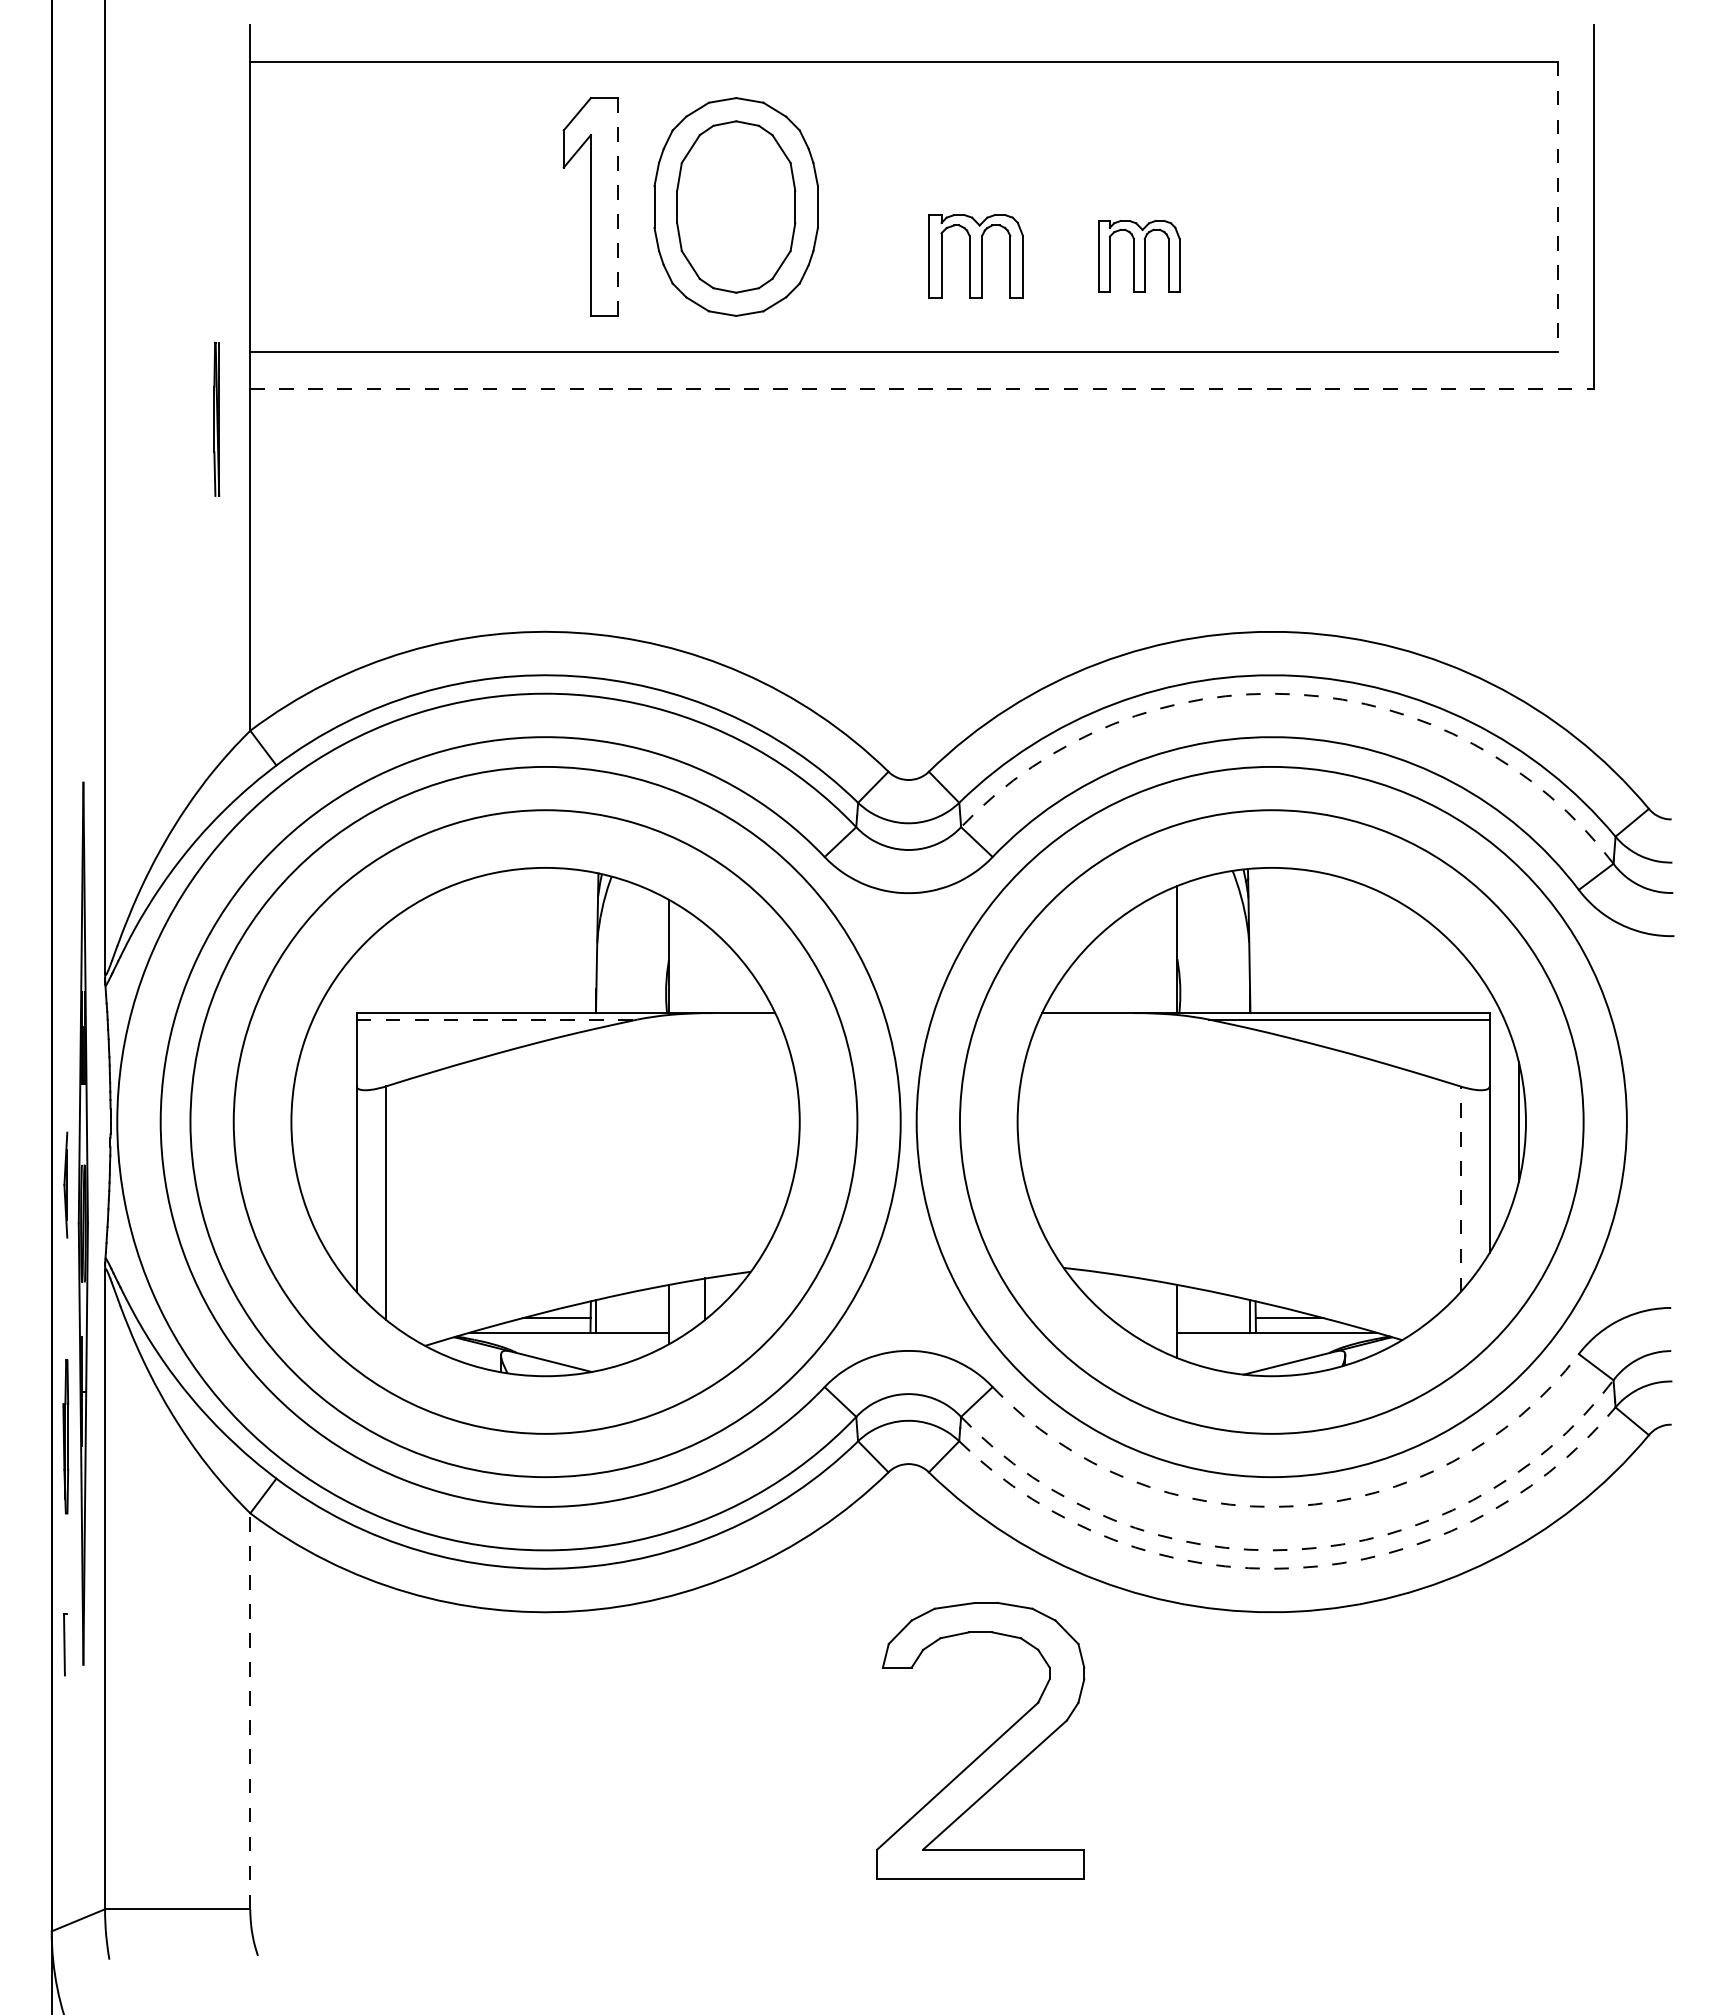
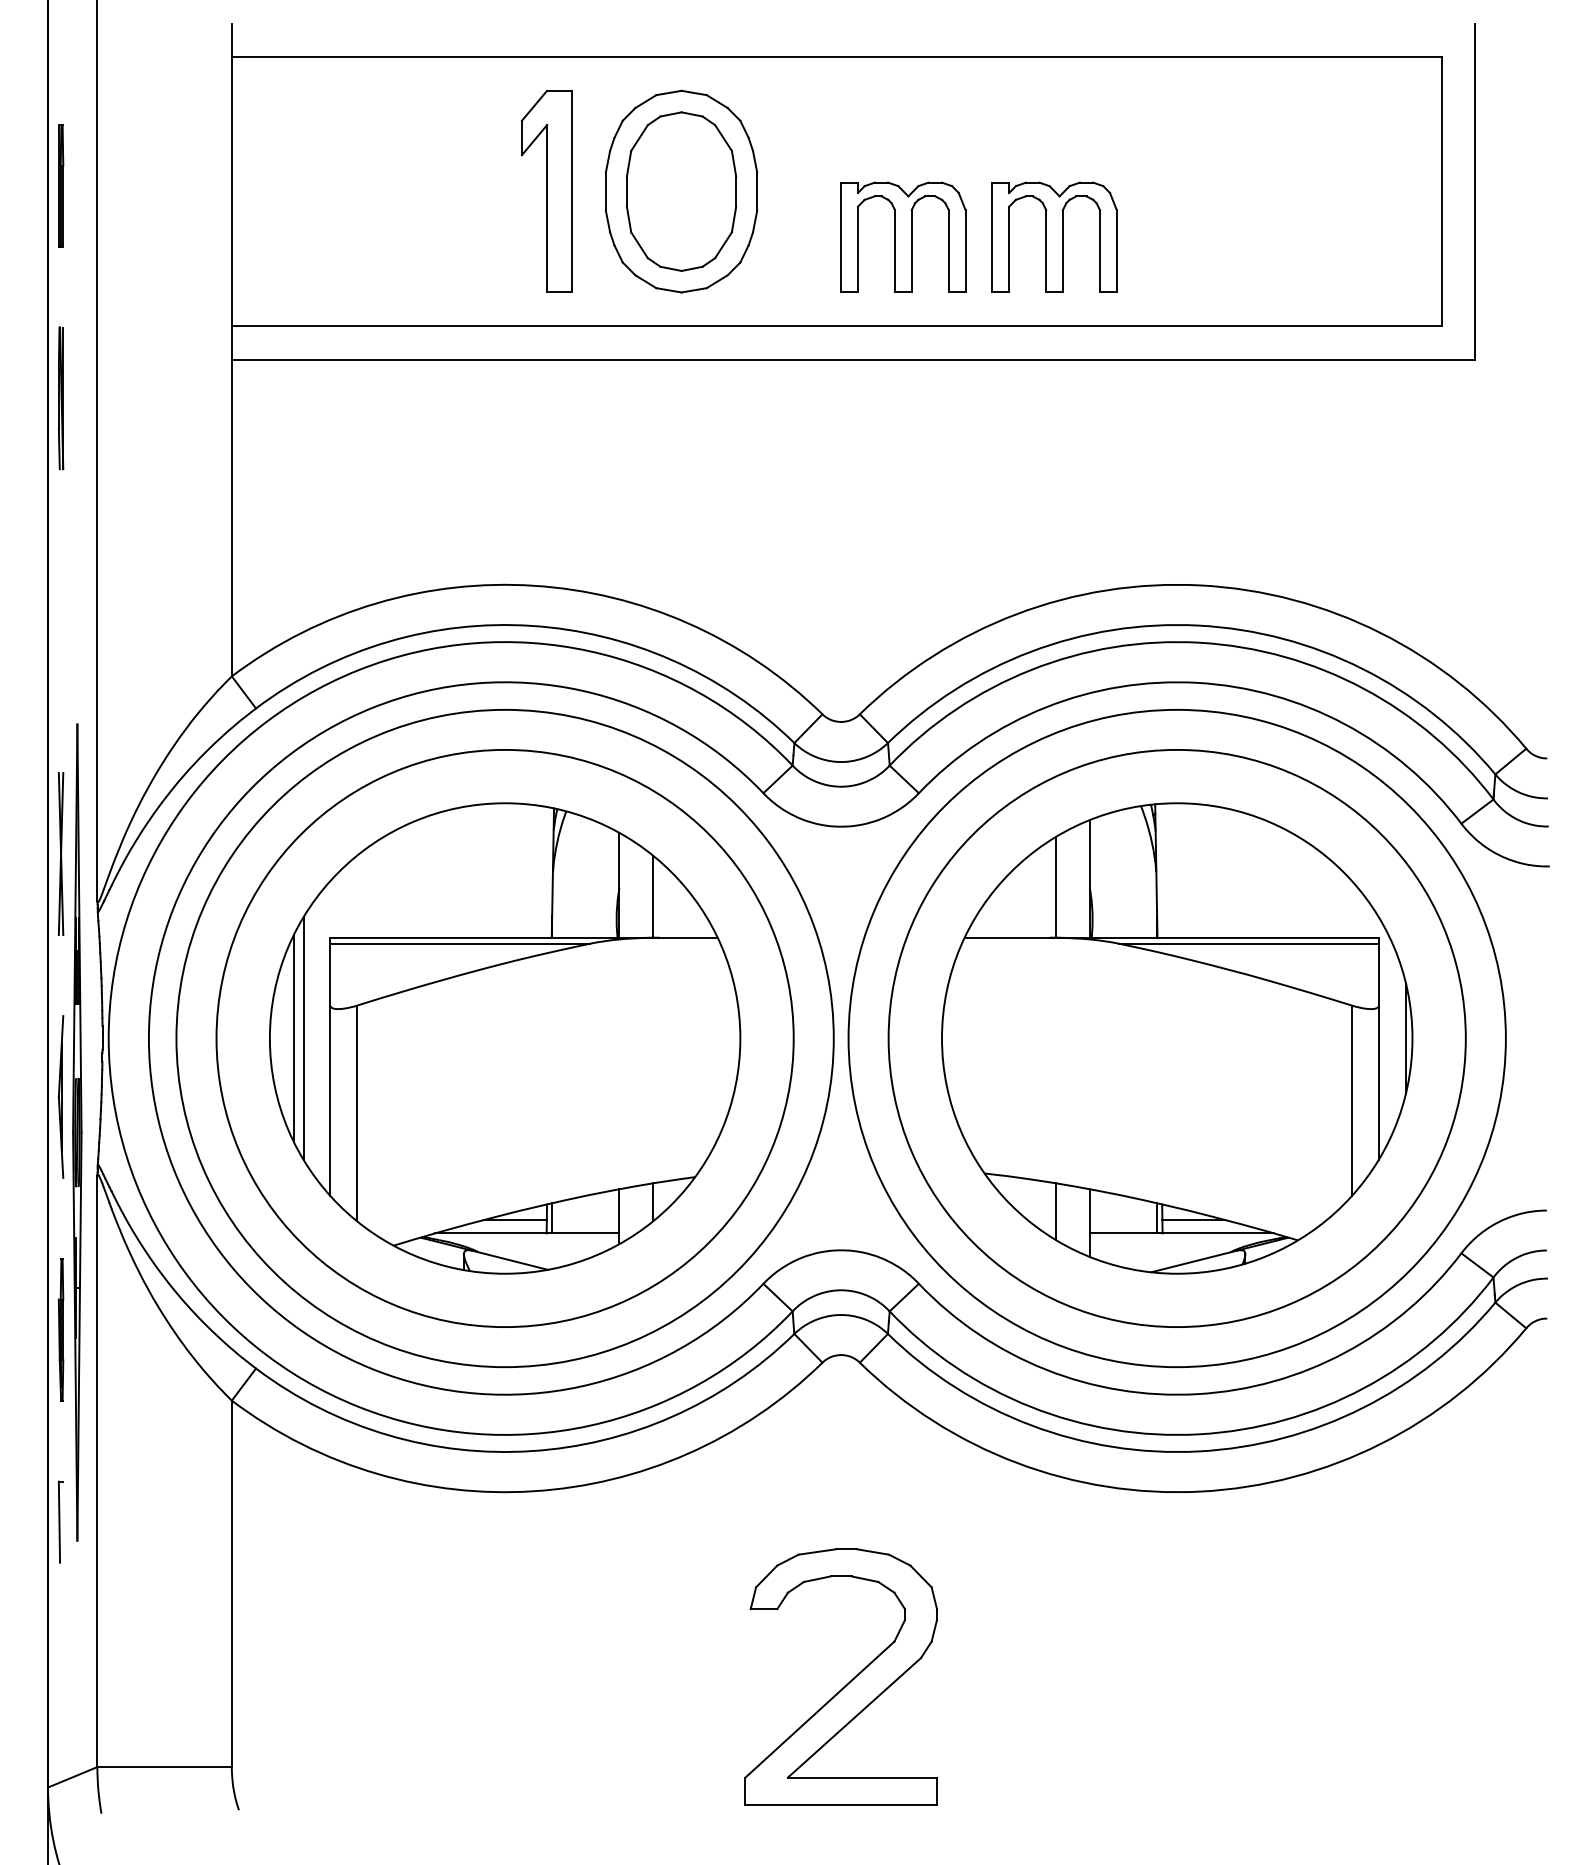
part: (65, 200) -> (60, 185), added
line: (618, 207) -> (572, 192), dashed -> solid
line: (1557, 207) -> (1441, 192), dashed -> solid
part: (975, 256) -> (903, 237), size x1.43
part: (1139, 256) -> (1054, 237), size x1.67
line: (922, 388) -> (853, 359), dashed -> solid
part: (216, 418) -> (60, 397), moved
arc: (1295, 694) -> (1199, 642), dashed -> solid
part: (65, 922) -> (60, 853), added
line: (1141, 958) -> (1056, 887), added
line: (705, 968) -> (653, 896), added
line: (497, 1019) -> (460, 943), dashed -> solid
line: (317, 1121) -> (294, 1038), added
line: (327, 1121) -> (303, 1038), added
part: (65, 1184) -> (60, 1096), size x1.67
line: (1460, 1189) -> (1351, 1100), dashed -> solid
line: (1141, 1309) -> (1056, 1212), added
arc: (1293, 1506) -> (1197, 1394), dashed -> solid
arc: (1295, 1549) -> (1199, 1434), dashed -> solid
arc: (1294, 1568) -> (1198, 1451), dashed -> solid
part: (65, 1644) -> (60, 1522), size x1.43
line: (250, 1711) -> (232, 1584), dashed -> solid
part: (987, 1747) -> (847, 1683), moved

